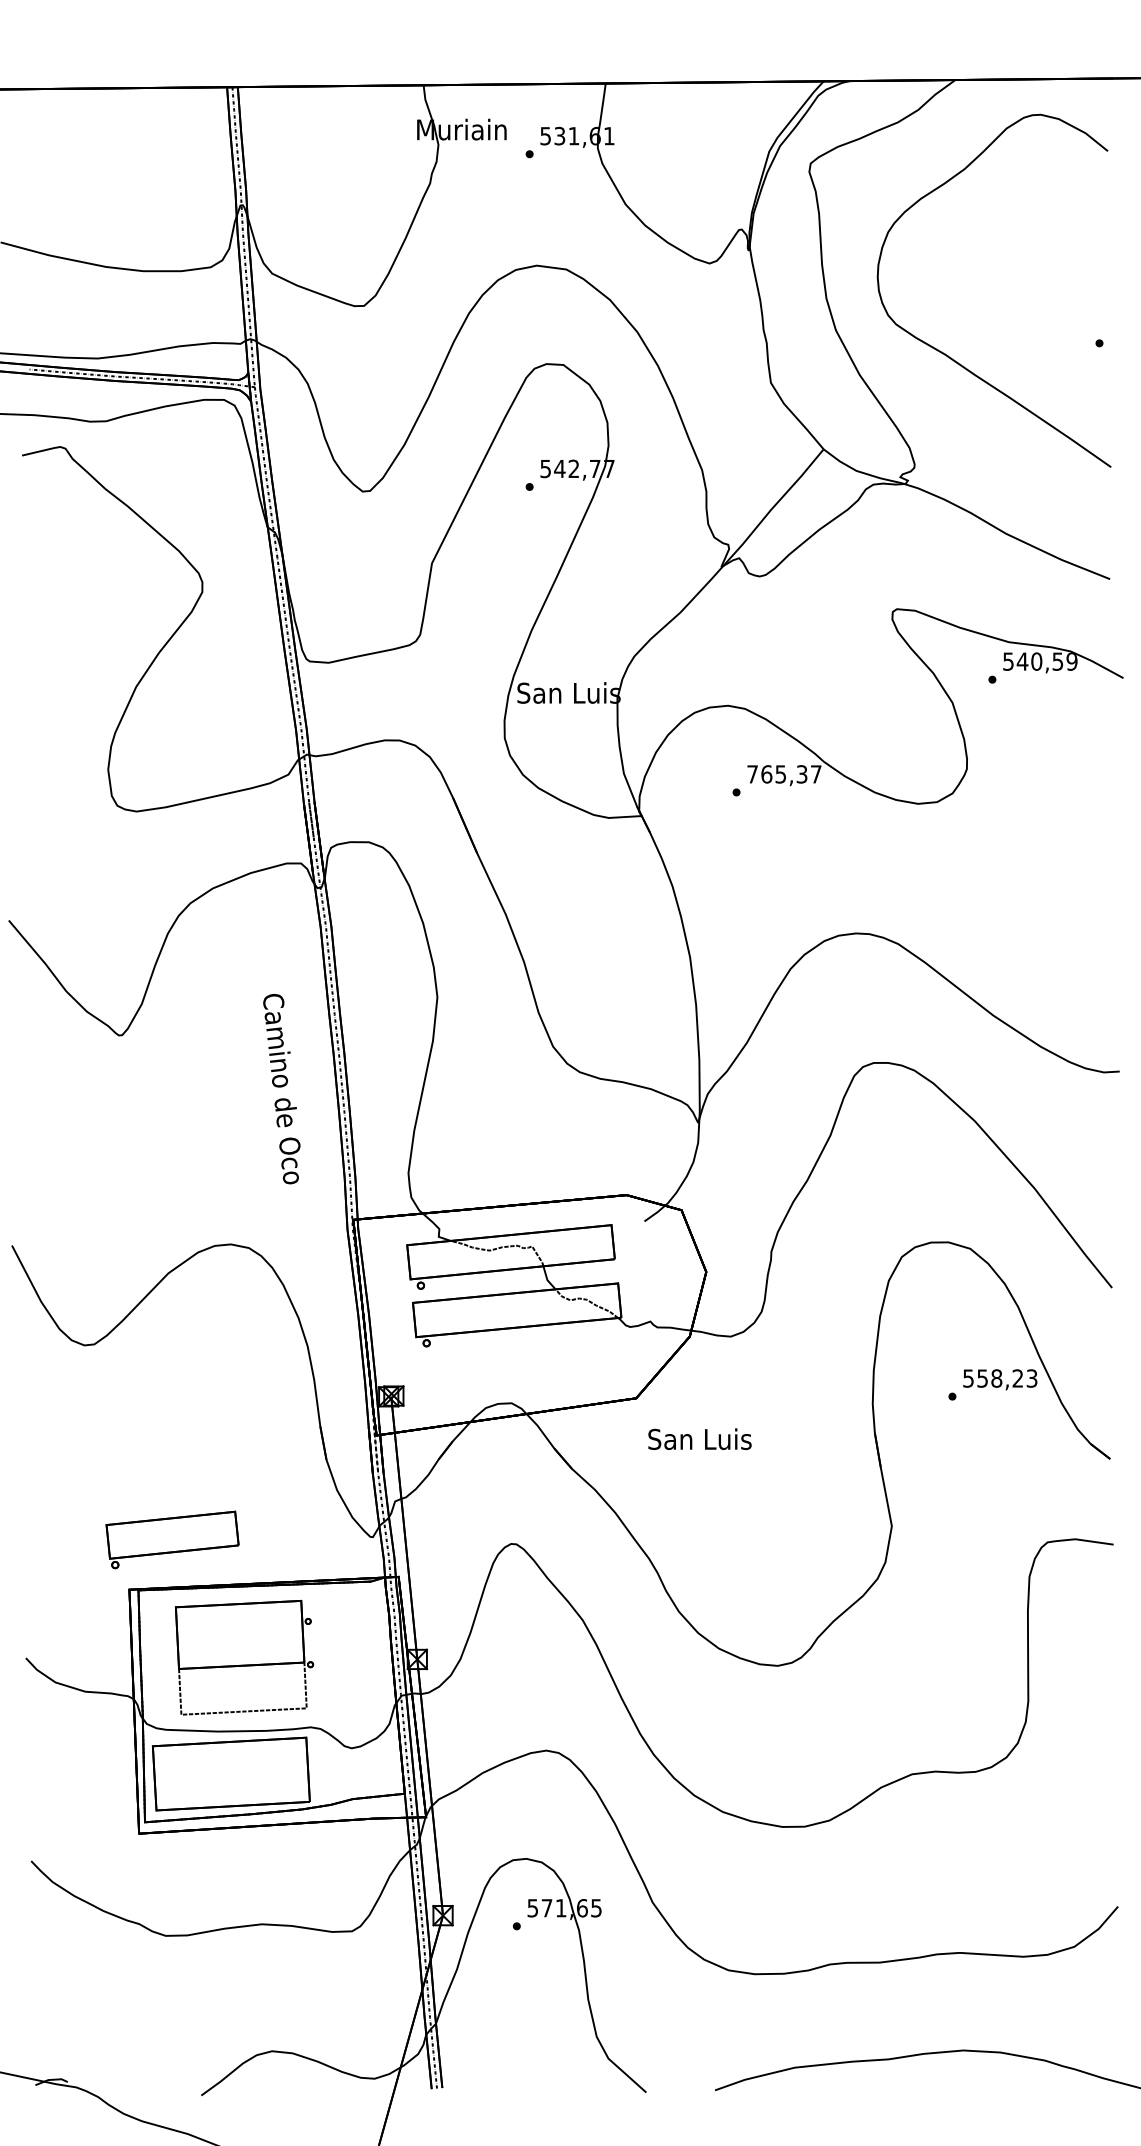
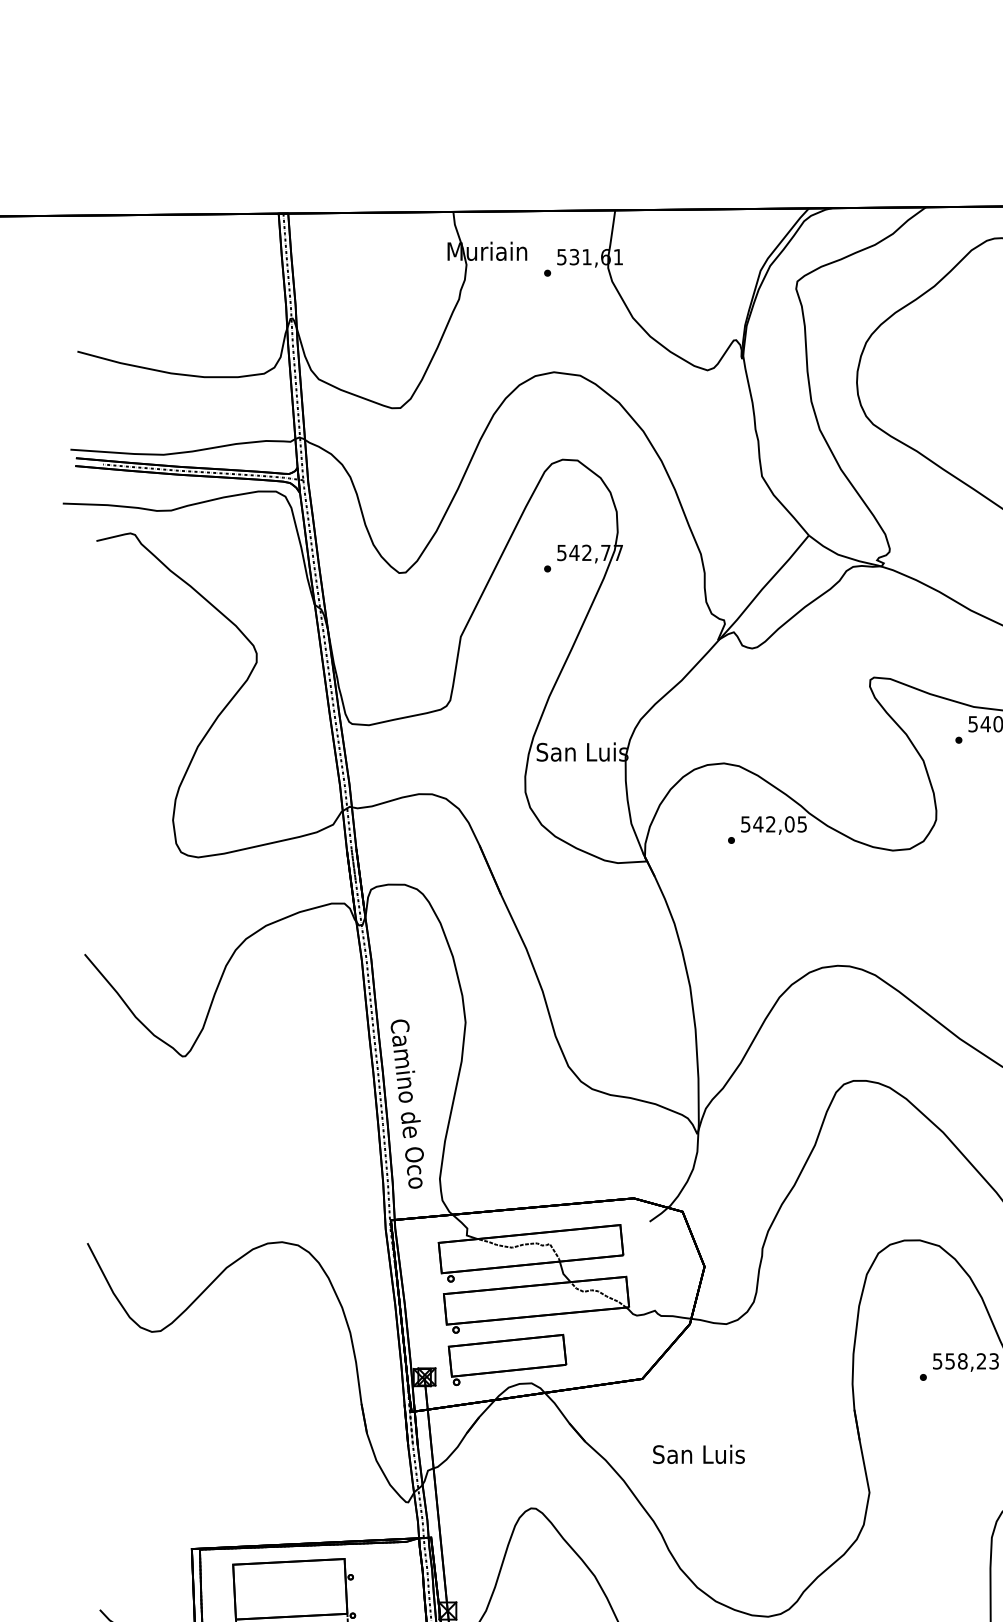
text: (784, 774) -> (774, 824), 765,37 -> 542,05
text: (281, 1089) -> (407, 1104), moved
text: (699, 1438) -> (698, 1453), moved
part: (172, 1539) -> (507, 1359), moved

